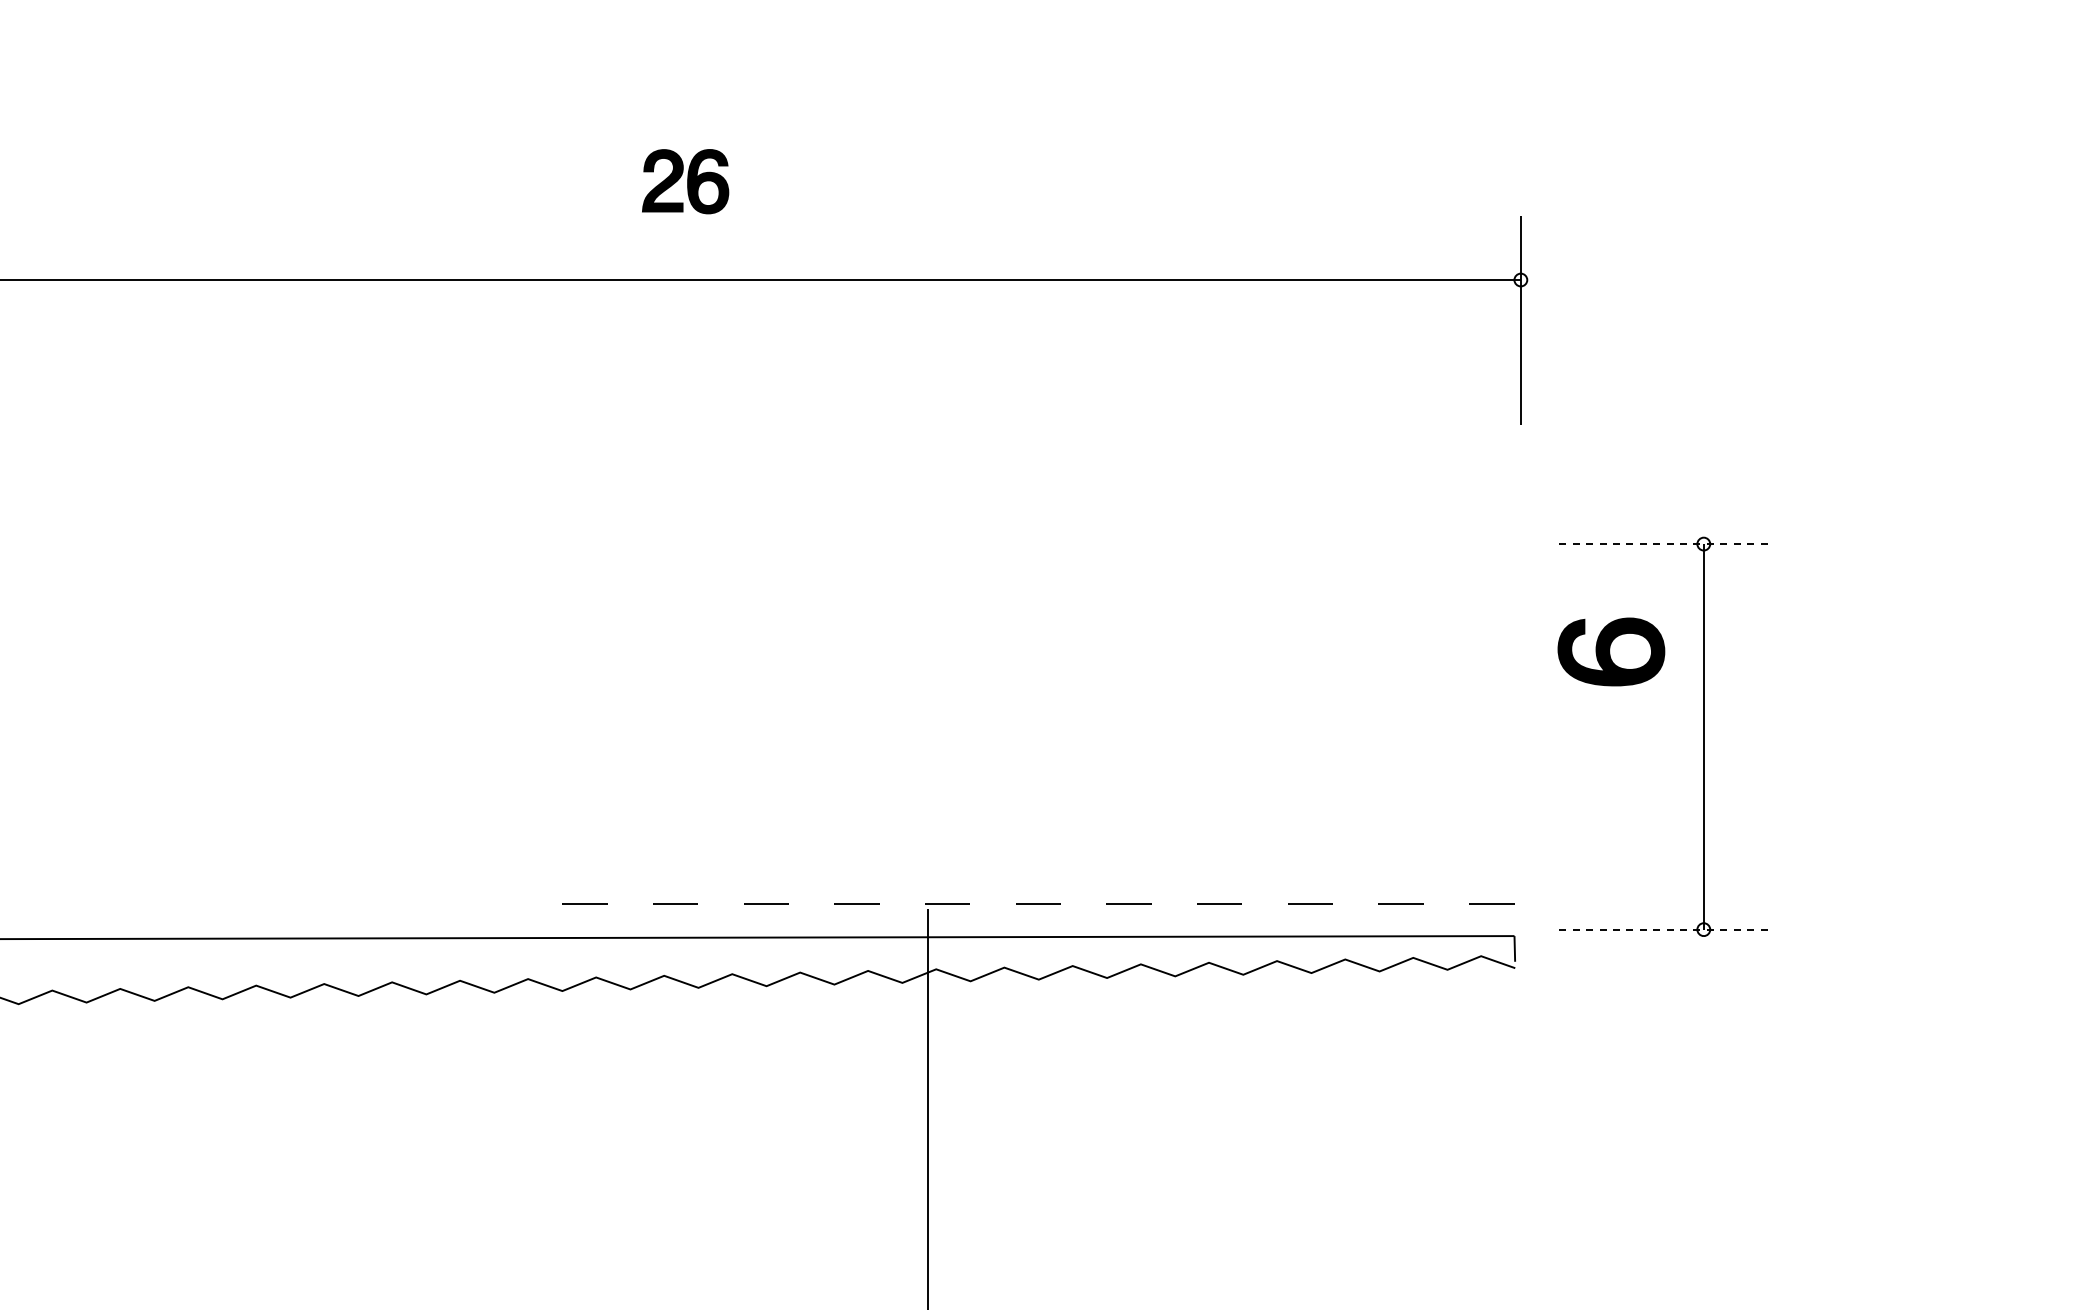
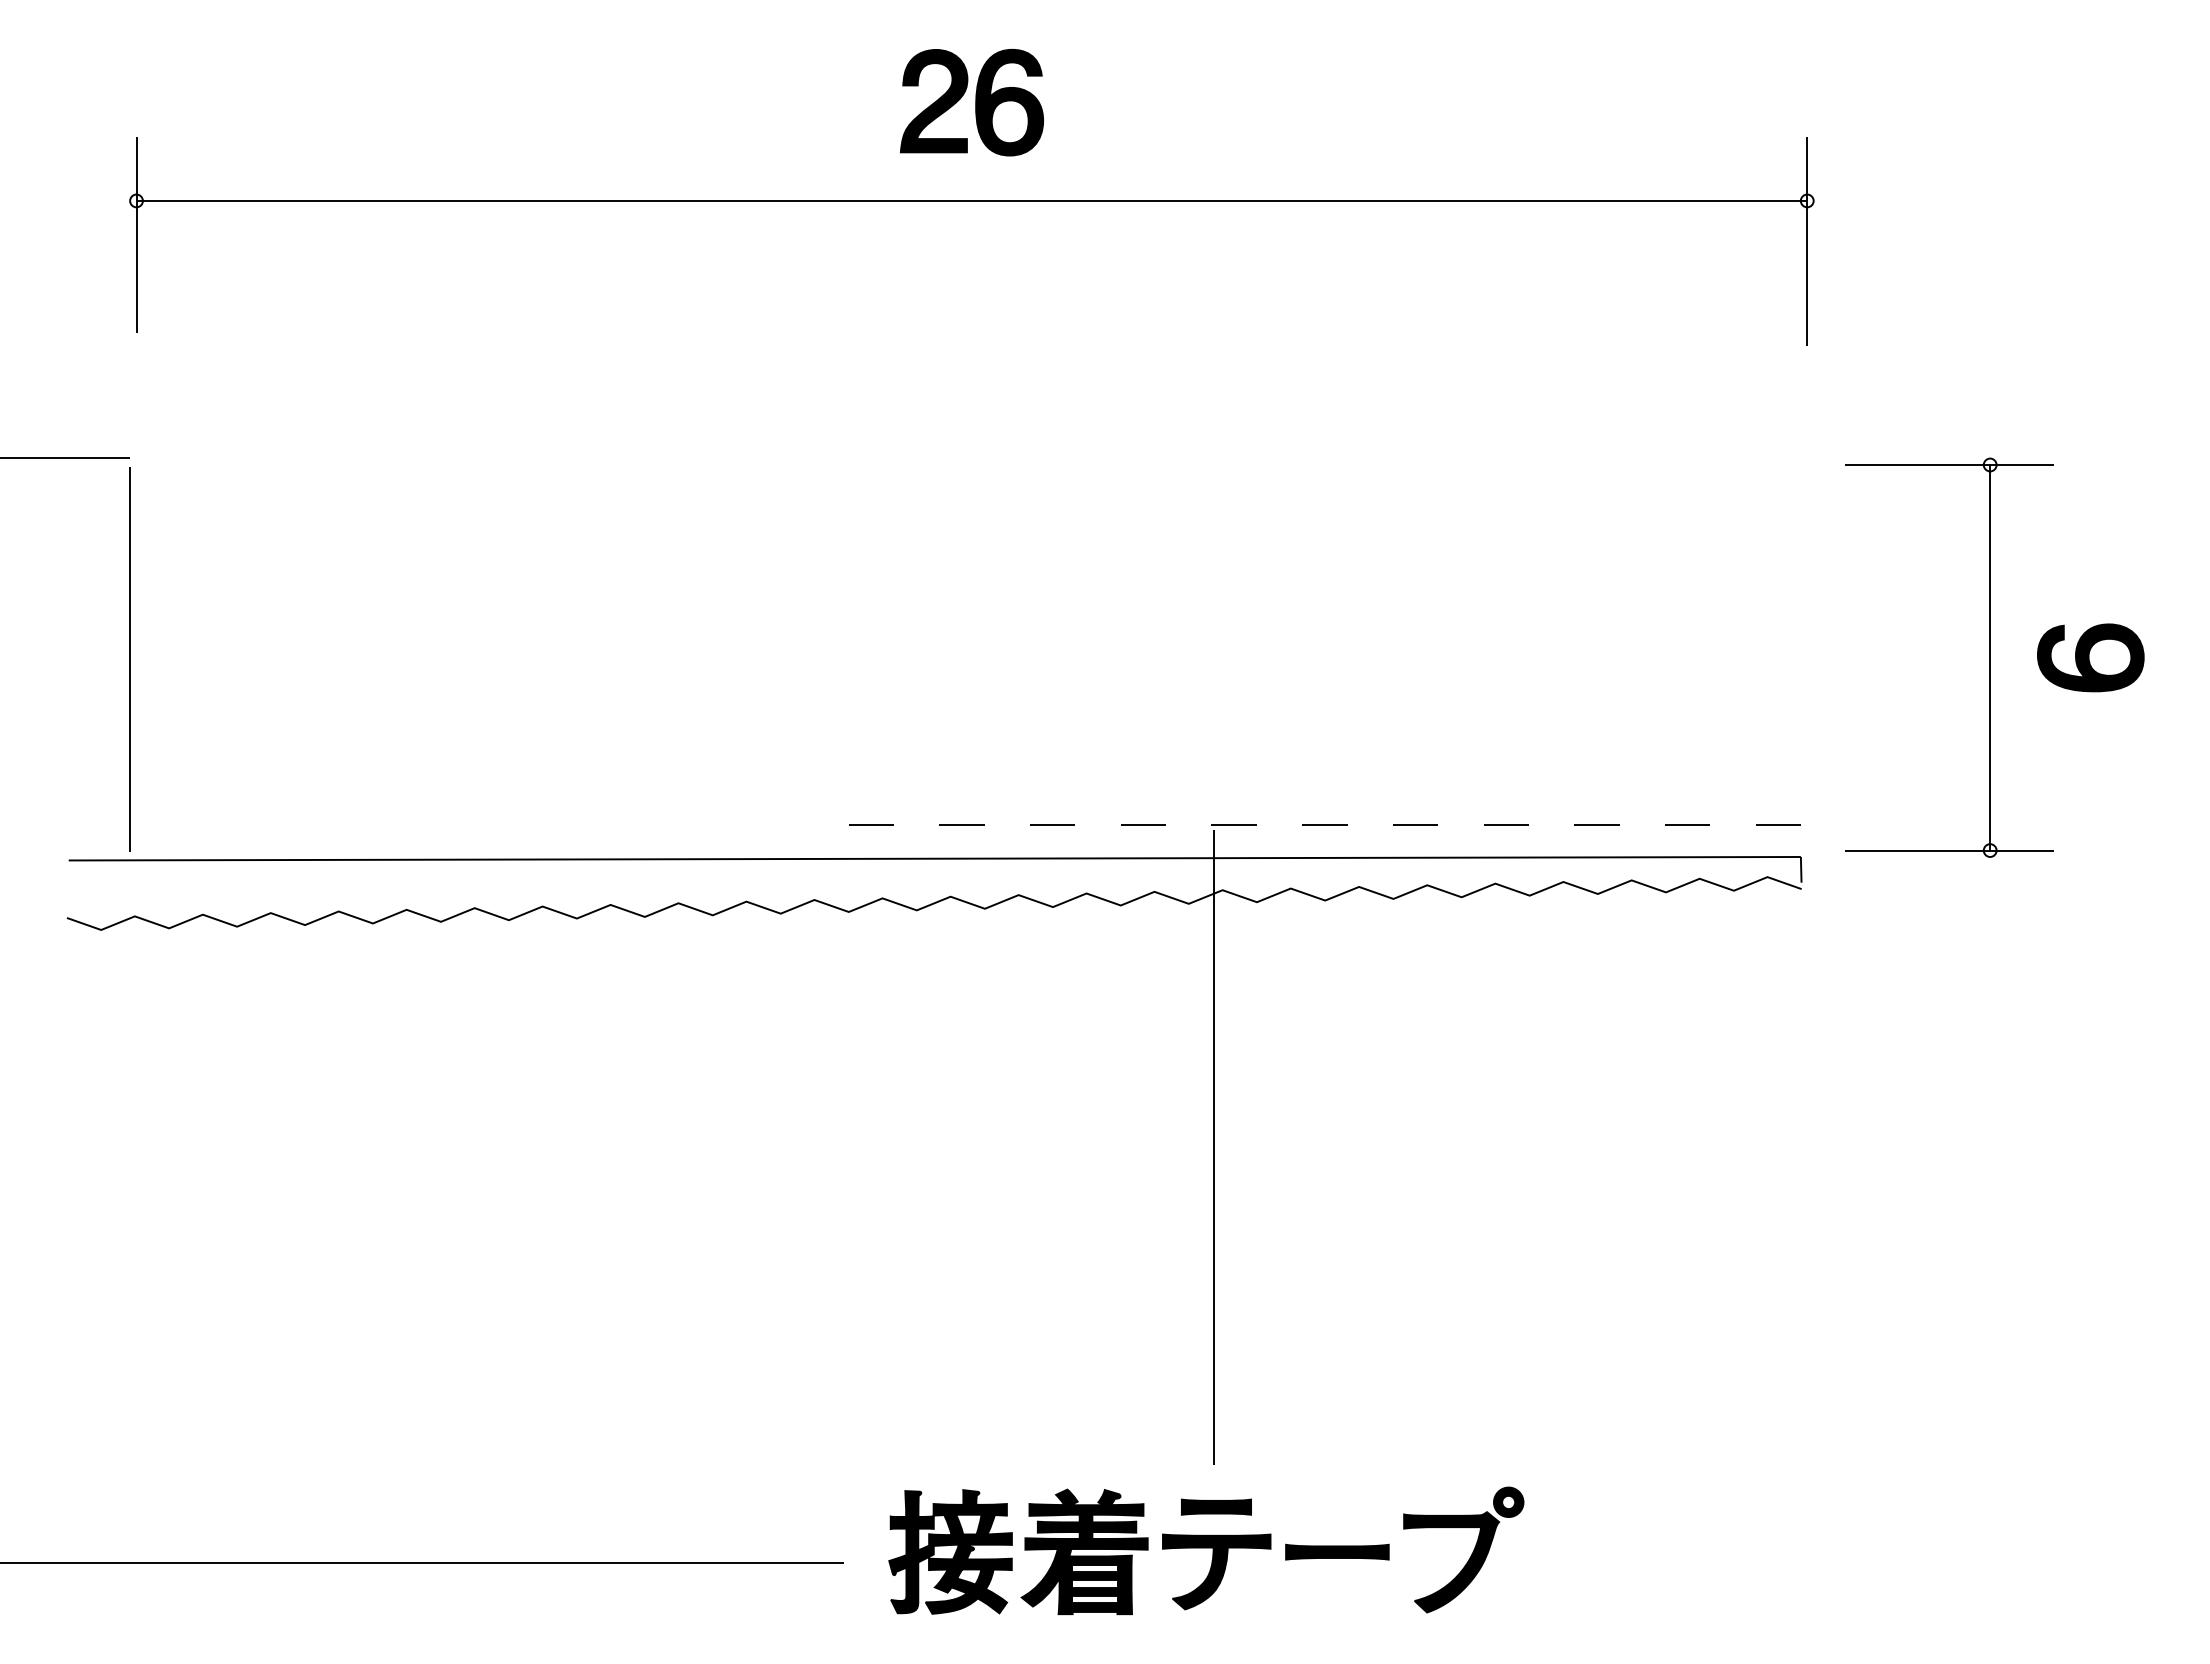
part: (685, 181) -> (971, 102), size x1.67
line: (1663, 544) -> (1949, 465), dashed -> solid
part: (1611, 651) -> (2090, 657), moved
line: (1663, 929) -> (1949, 850), dashed -> solid

